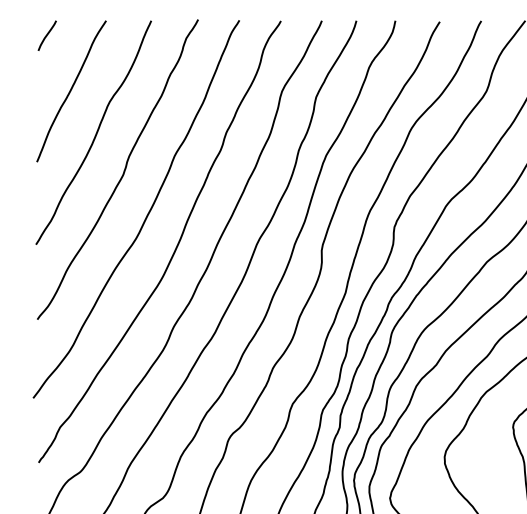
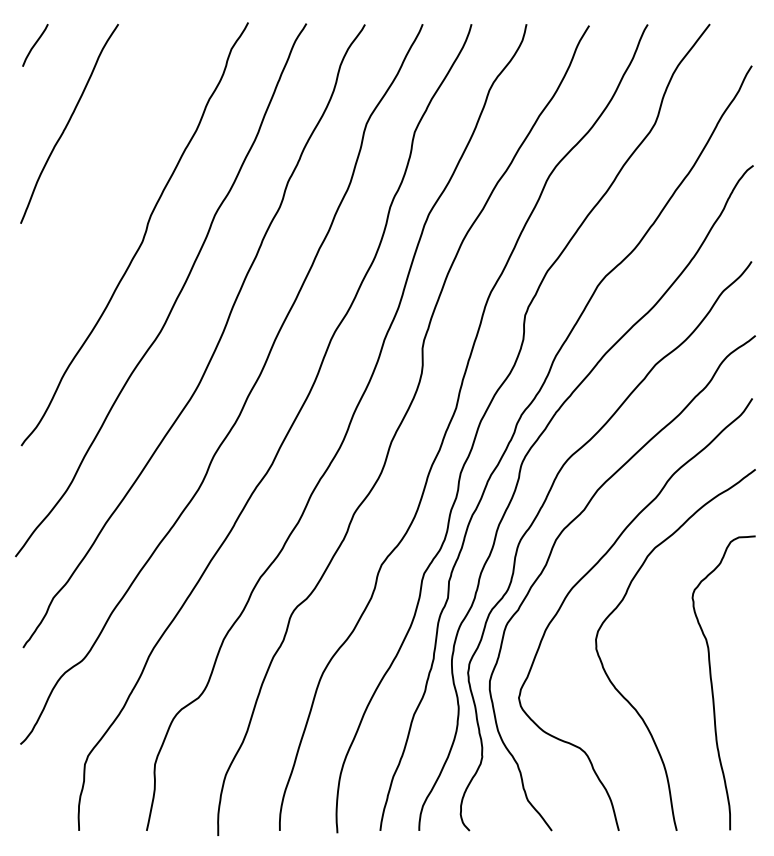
curve: (95, 134) -> (103, 184), removed

